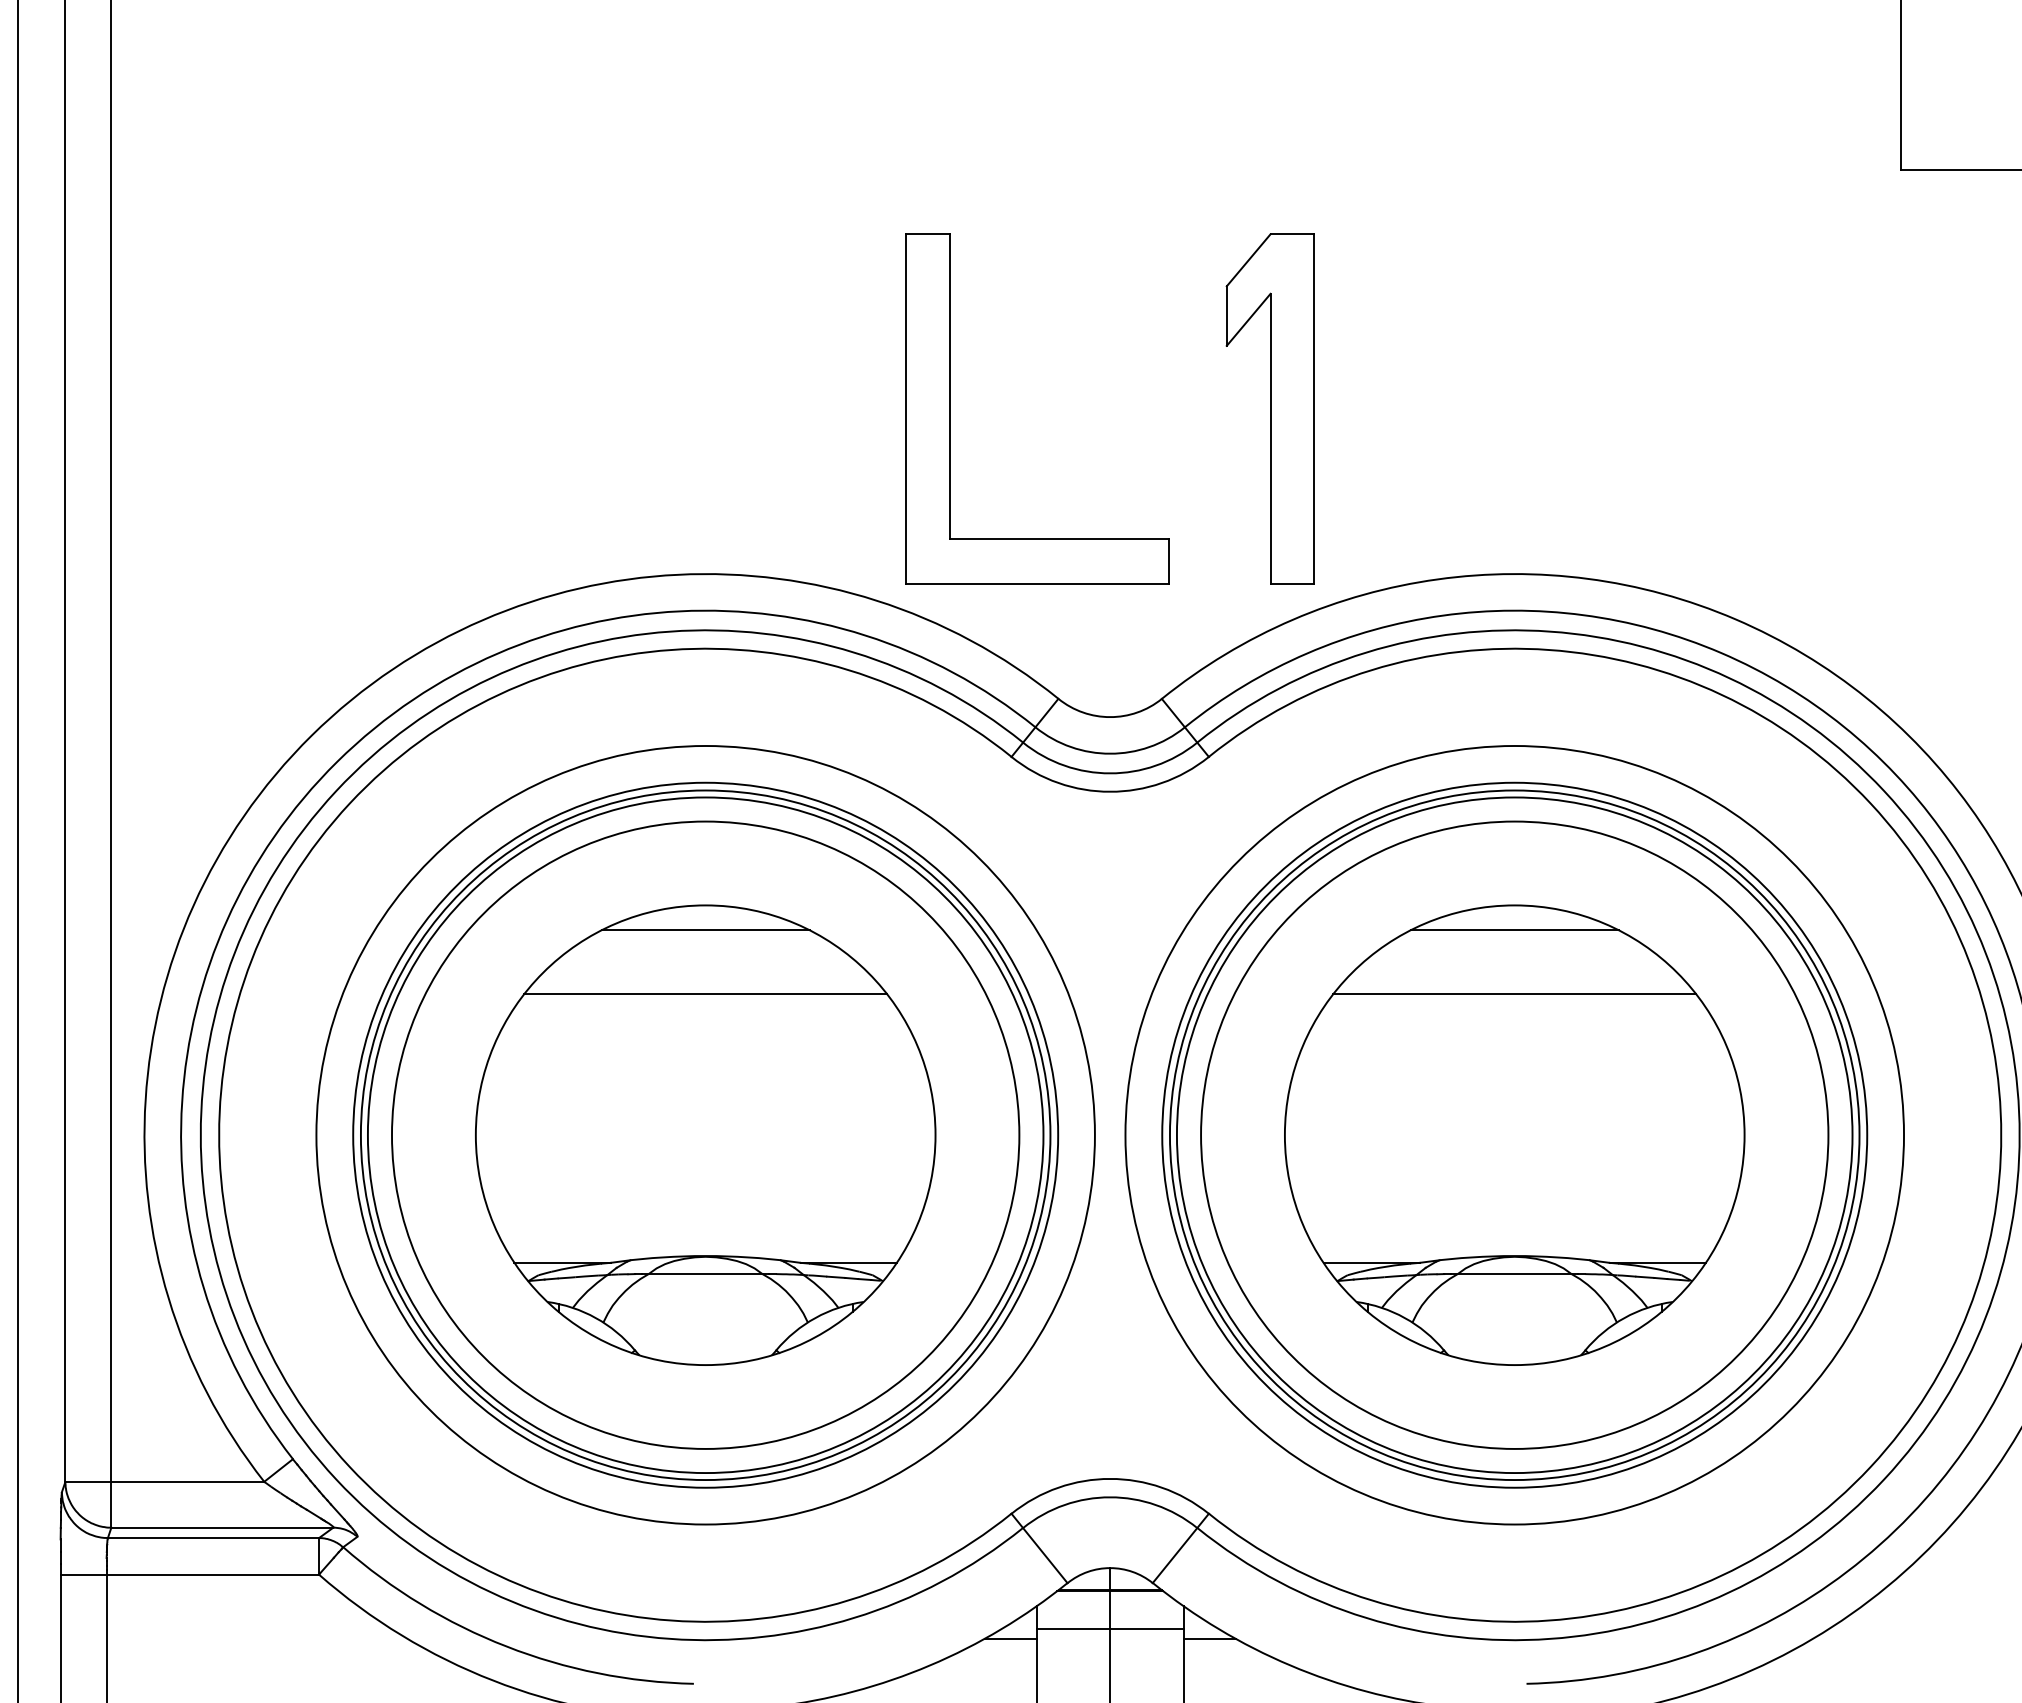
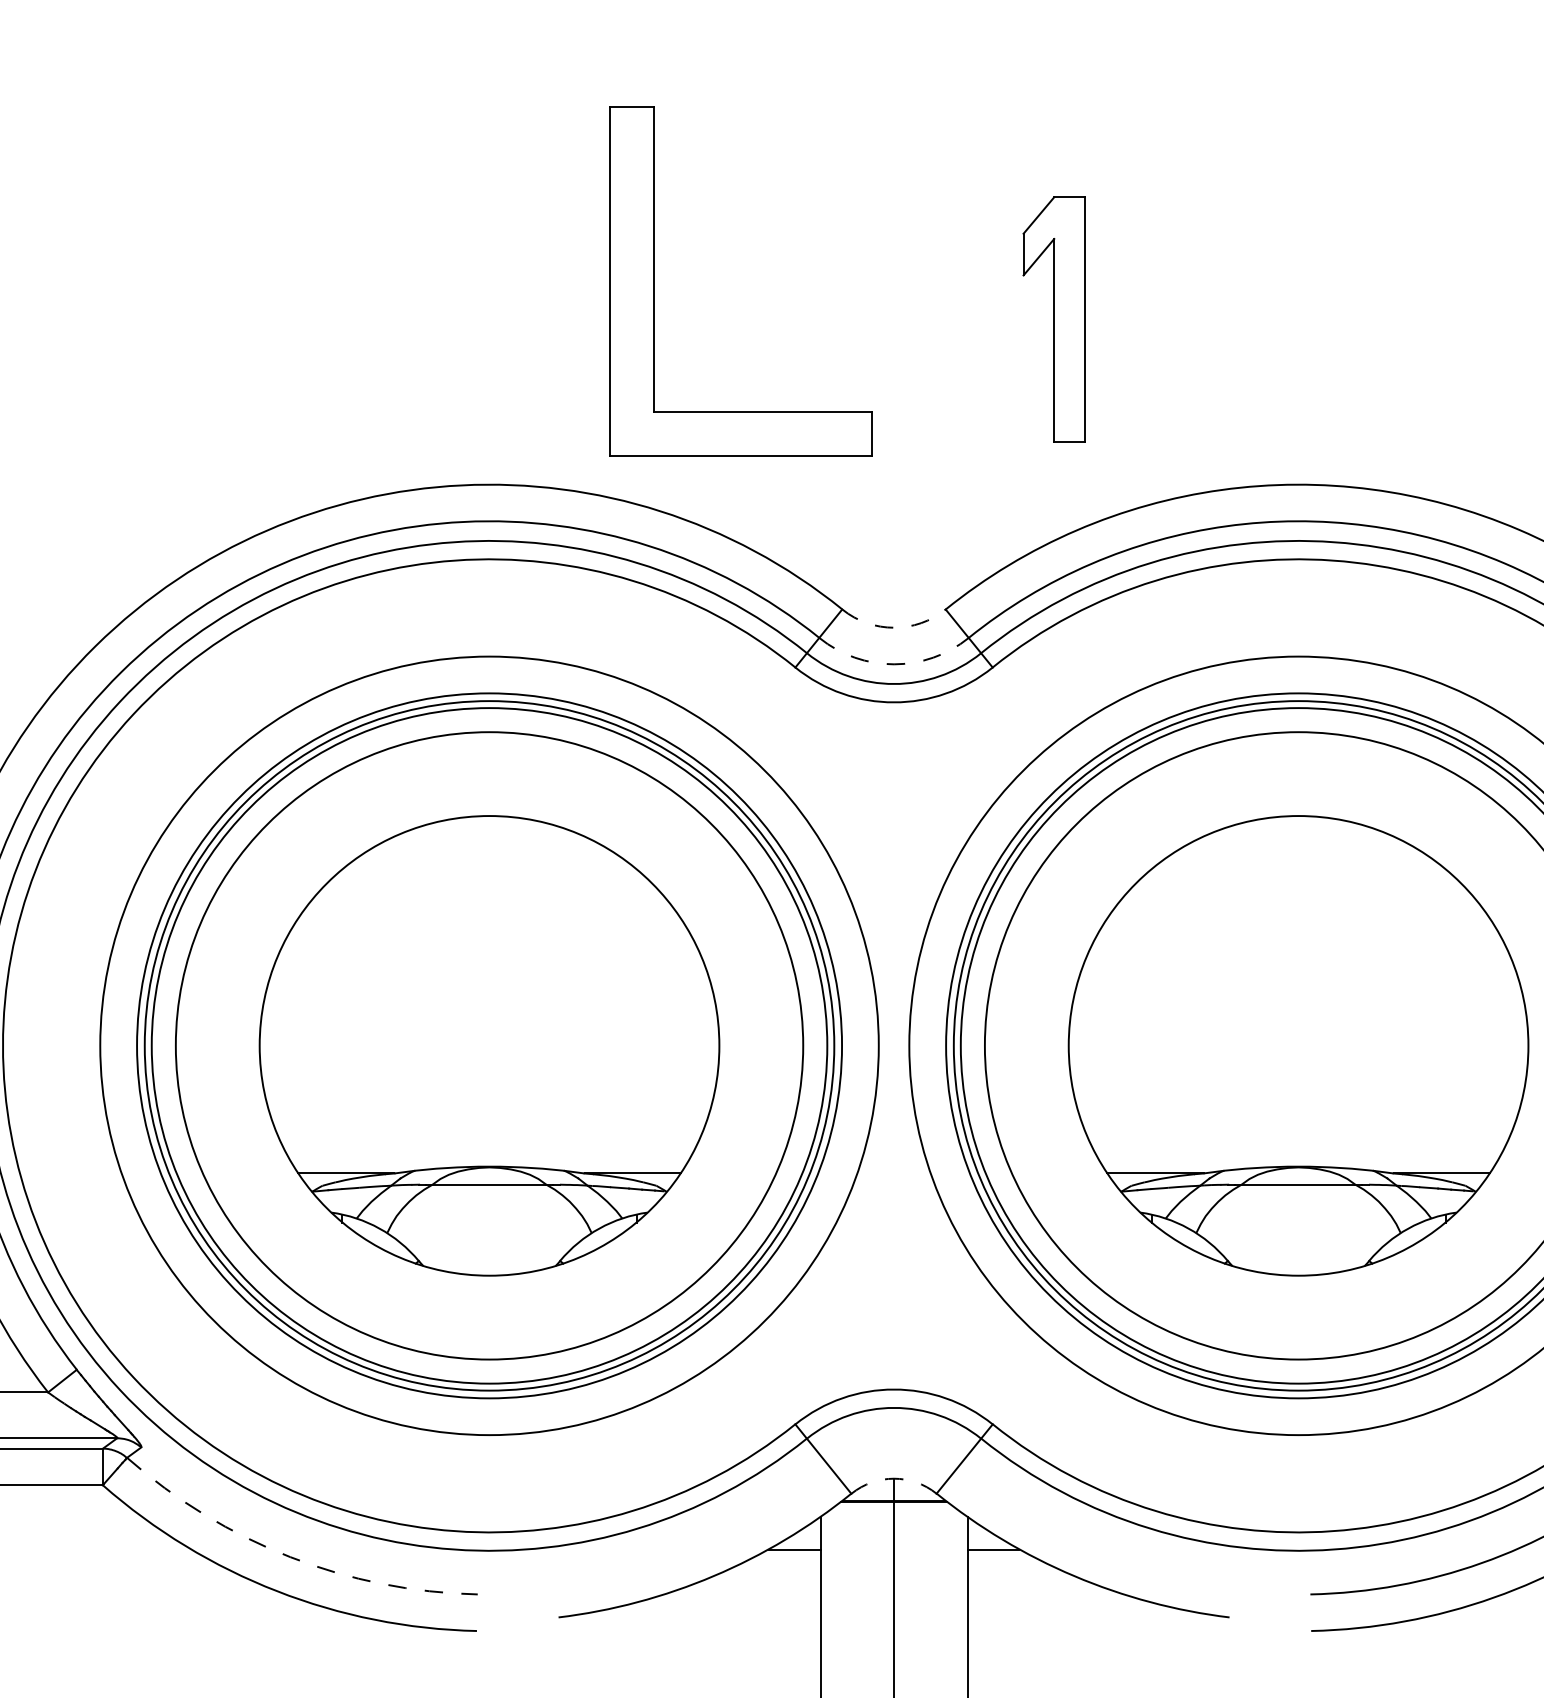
part: (950, 408) -> (654, 281), moved
part: (1269, 408) -> (1053, 319), size x0.7
arc: (1110, 717) -> (894, 628), solid -> dashed
arc: (1110, 753) -> (894, 664), solid -> dashed
line: (705, 930) -> (489, 841), removed
line: (1514, 930) -> (1298, 841), removed
line: (705, 994) -> (489, 905), removed
line: (1514, 994) -> (1298, 905), removed
arc: (1110, 1568) -> (894, 1479), solid -> dashed
line: (1109, 1628) -> (893, 1539), removed
arc: (506, 1646) -> (290, 1557), solid -> dashed

